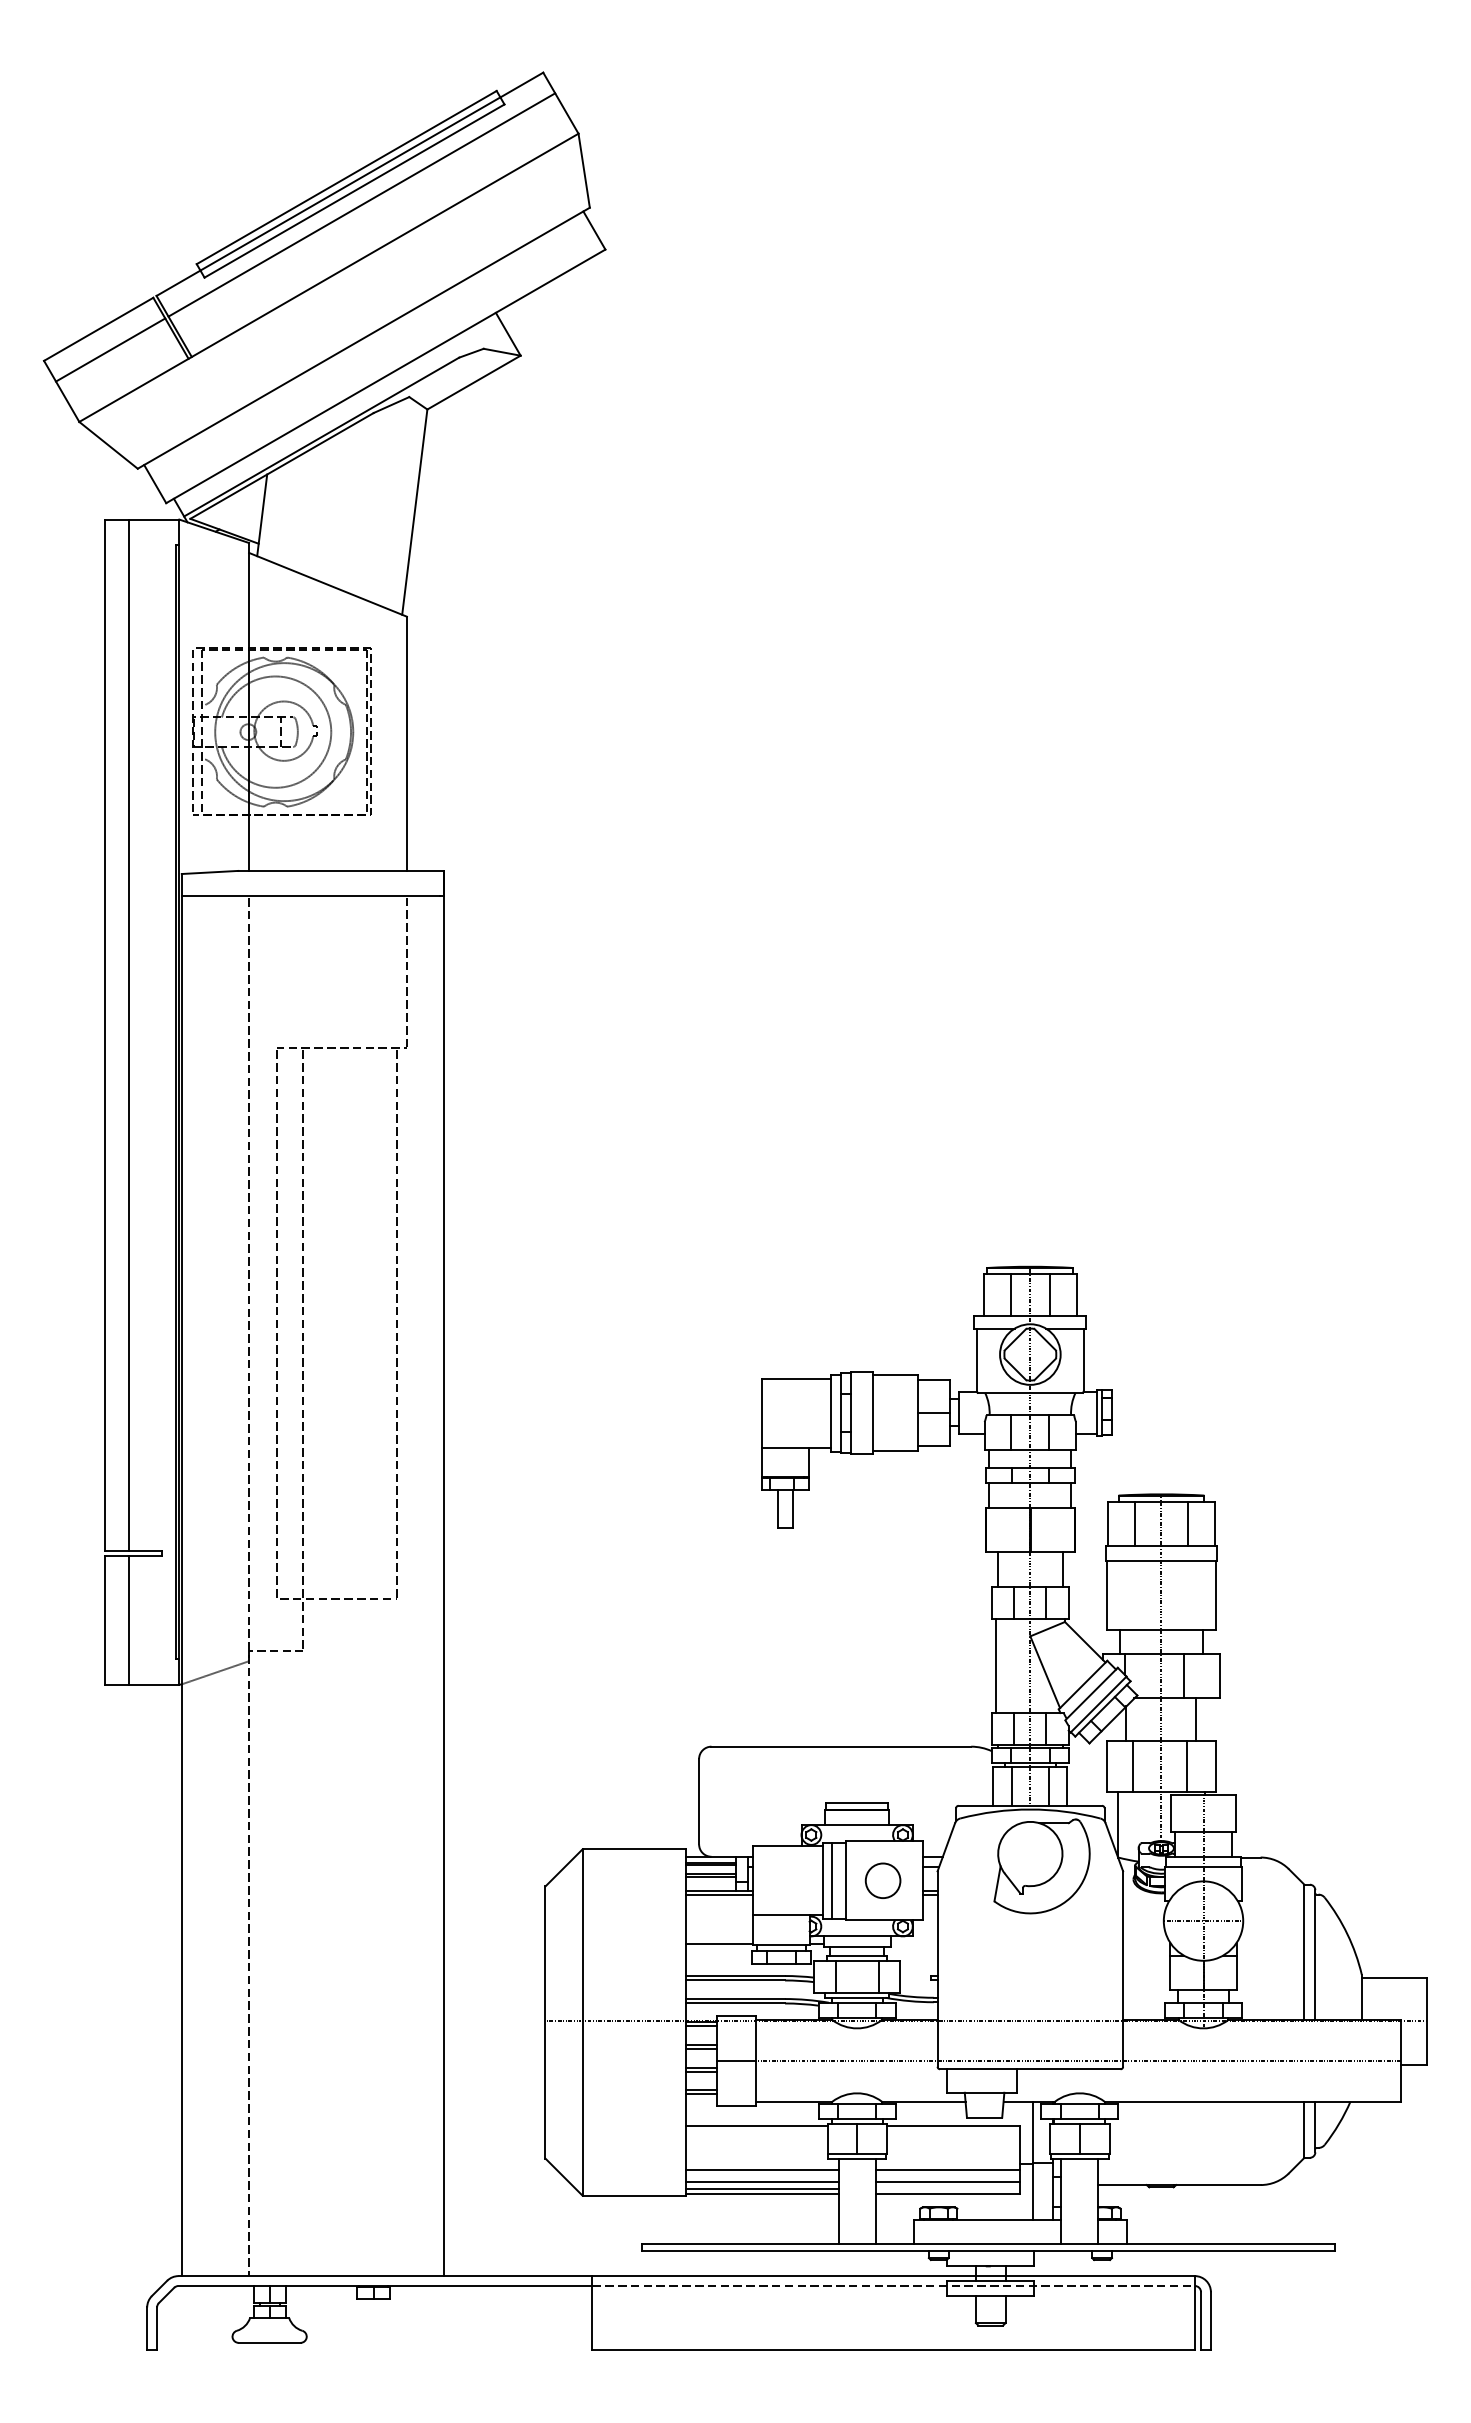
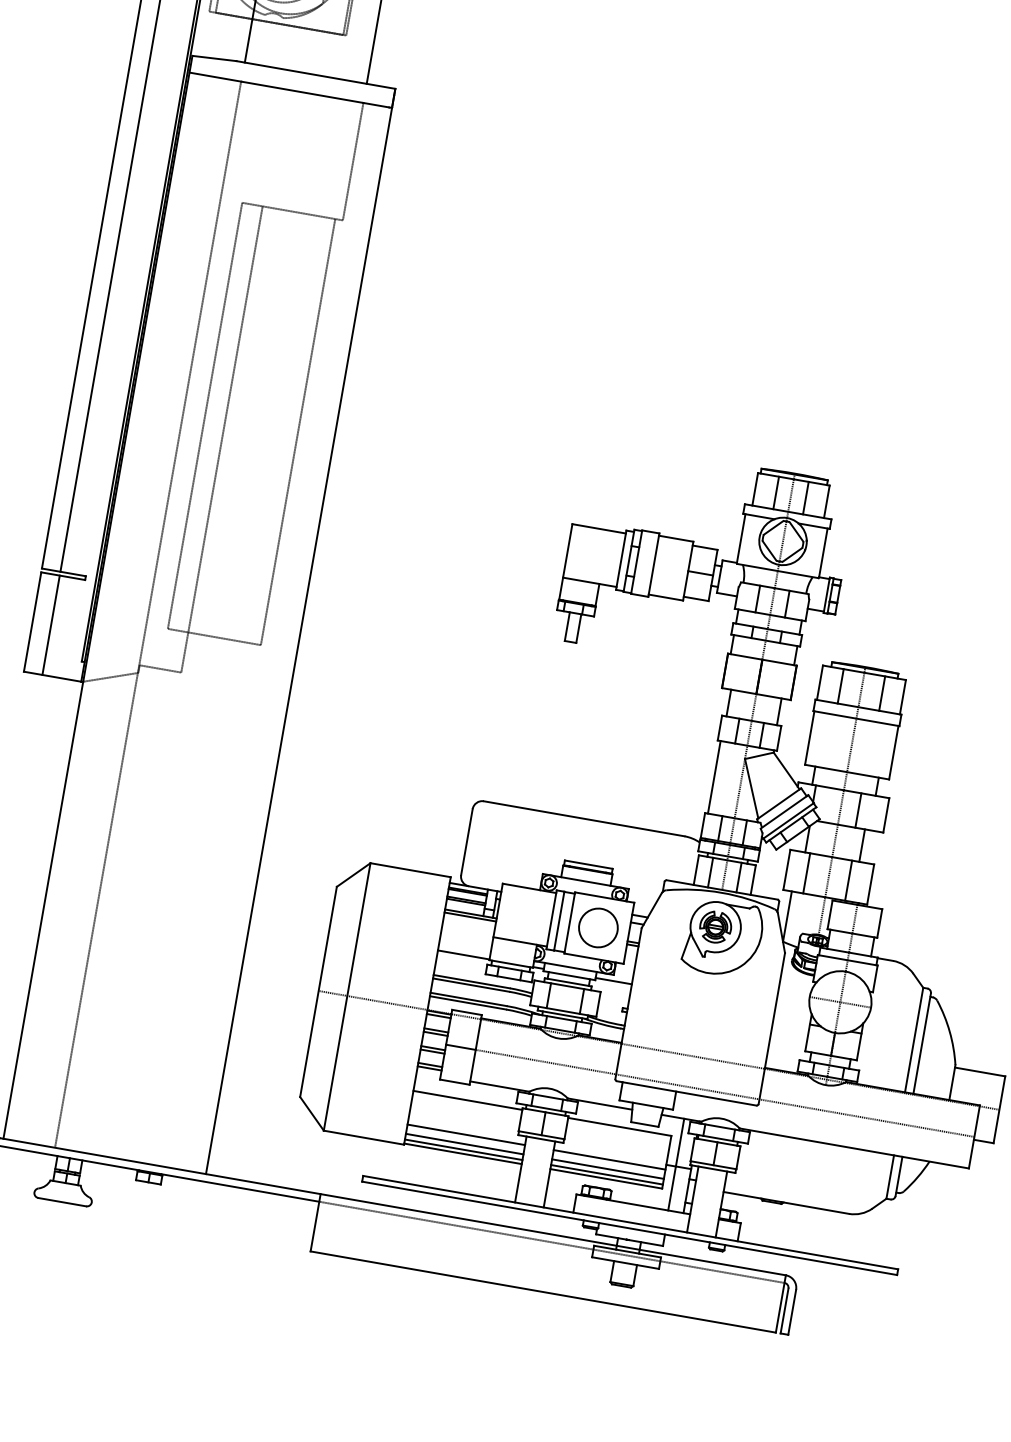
part: (1029, 1853) -> (715, 926), added
circle: (882, 1880) -> (597, 927), size x1.43
line: (913, 1944) -> (613, 981), added
line: (947, 2189) -> (606, 1175), added

